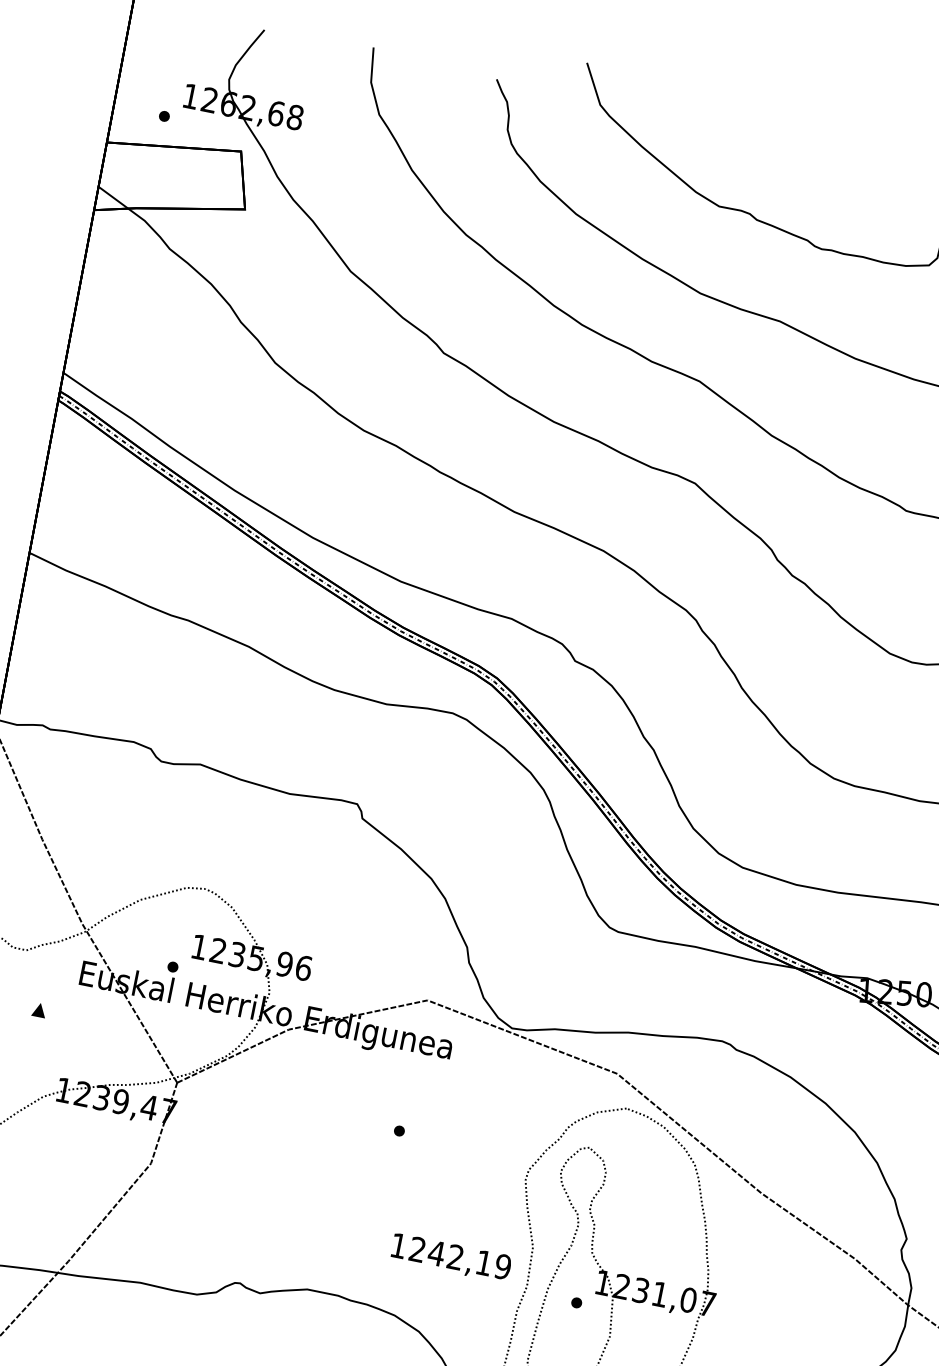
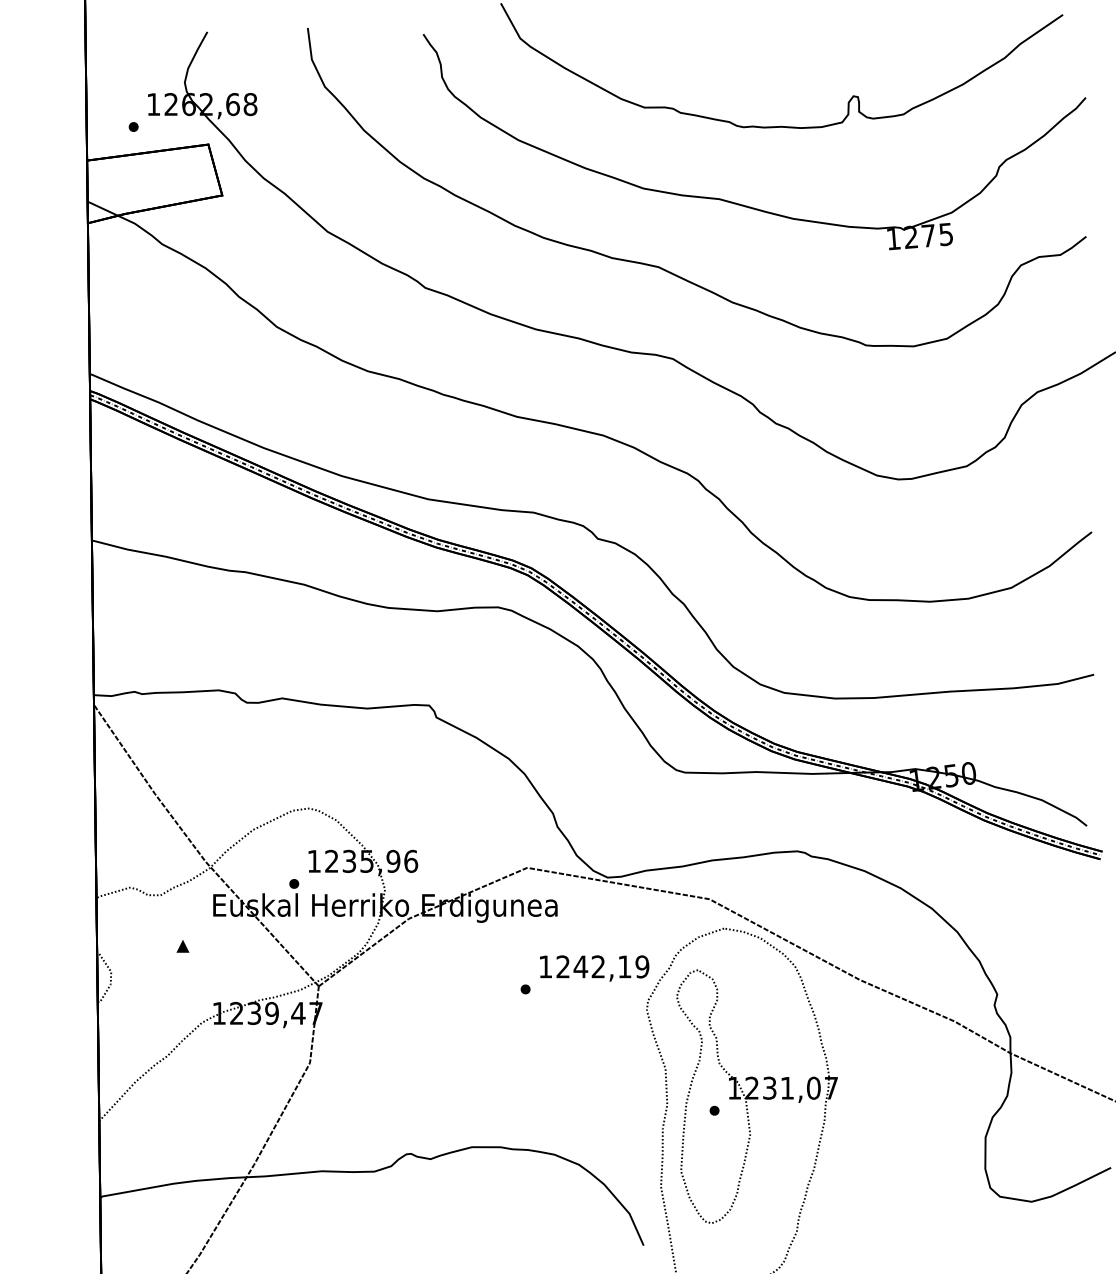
text: (451, 1258) -> (594, 968), moved

